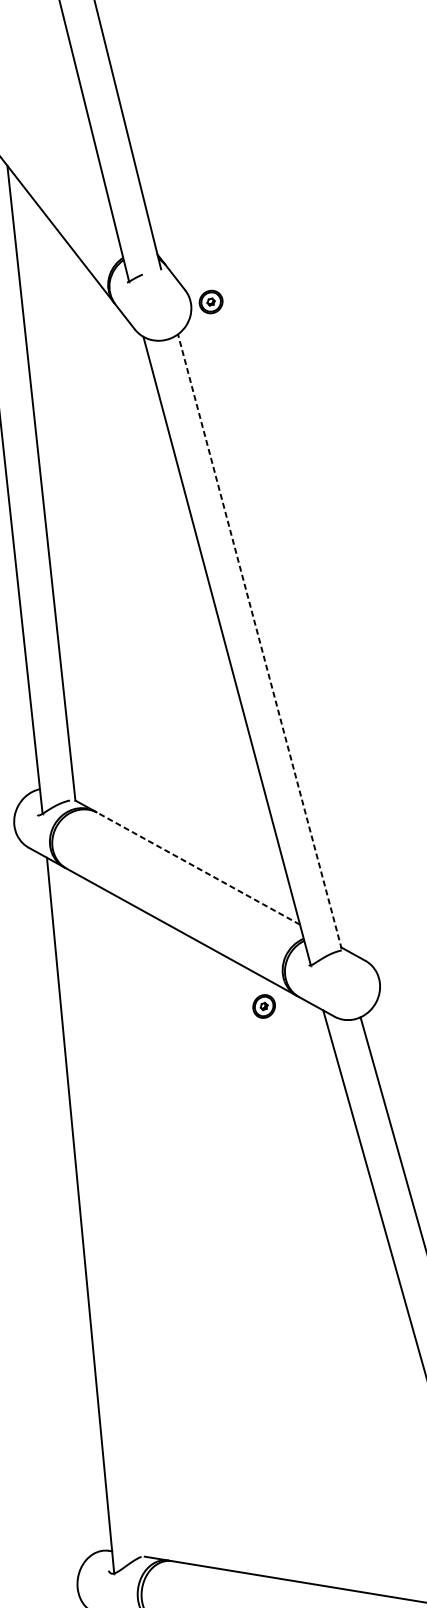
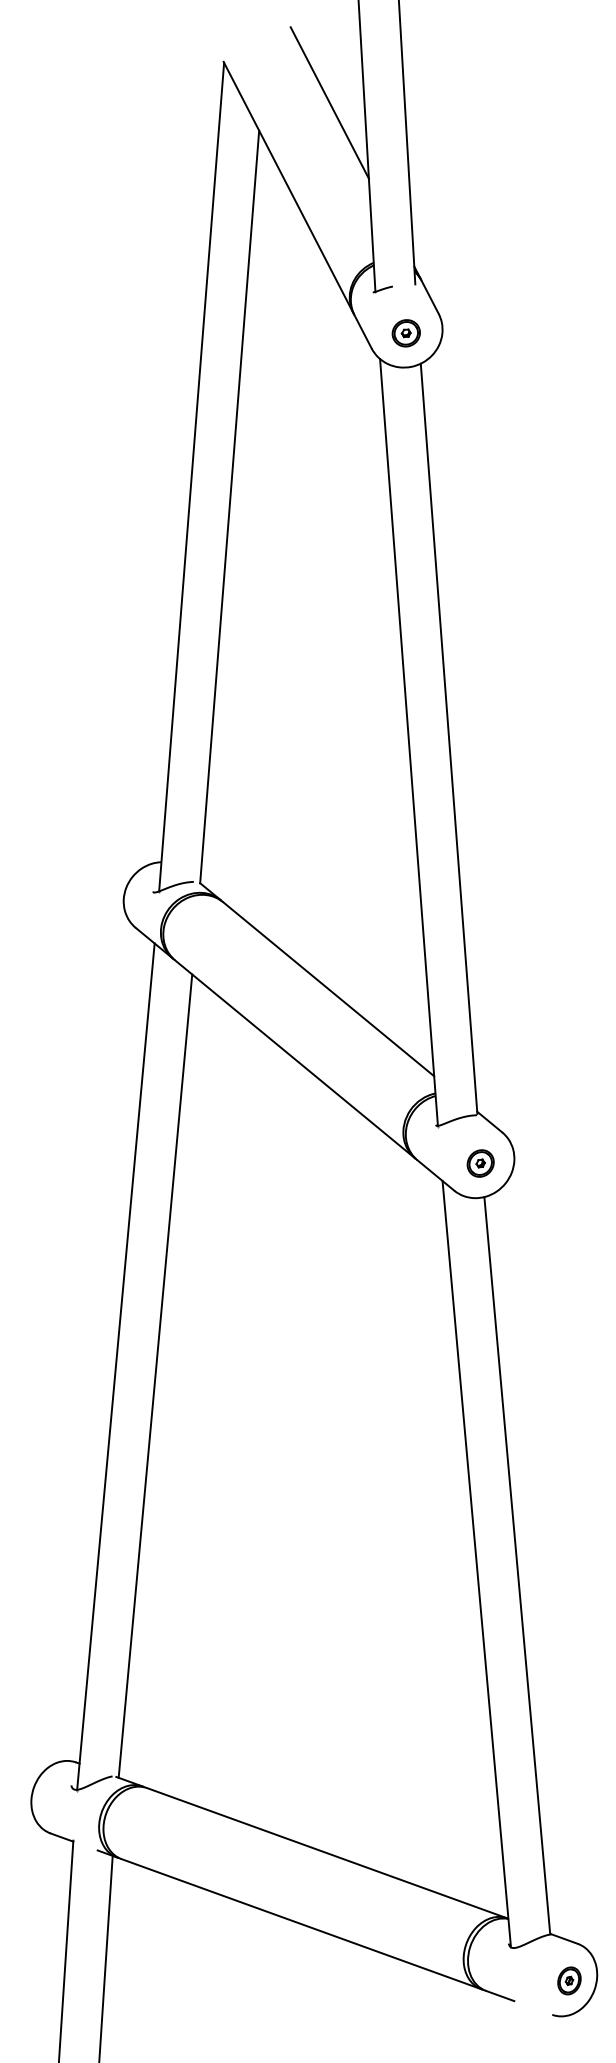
line: (61, 131) -> (329, 102), added
part: (210, 302) -> (405, 333), moved
line: (260, 641) -> (449, 738), dashed -> solid
line: (198, 868) -> (328, 989), dashed -> solid
part: (263, 1006) -> (480, 1163), moved
line: (114, 1216) -> (155, 1375), added

